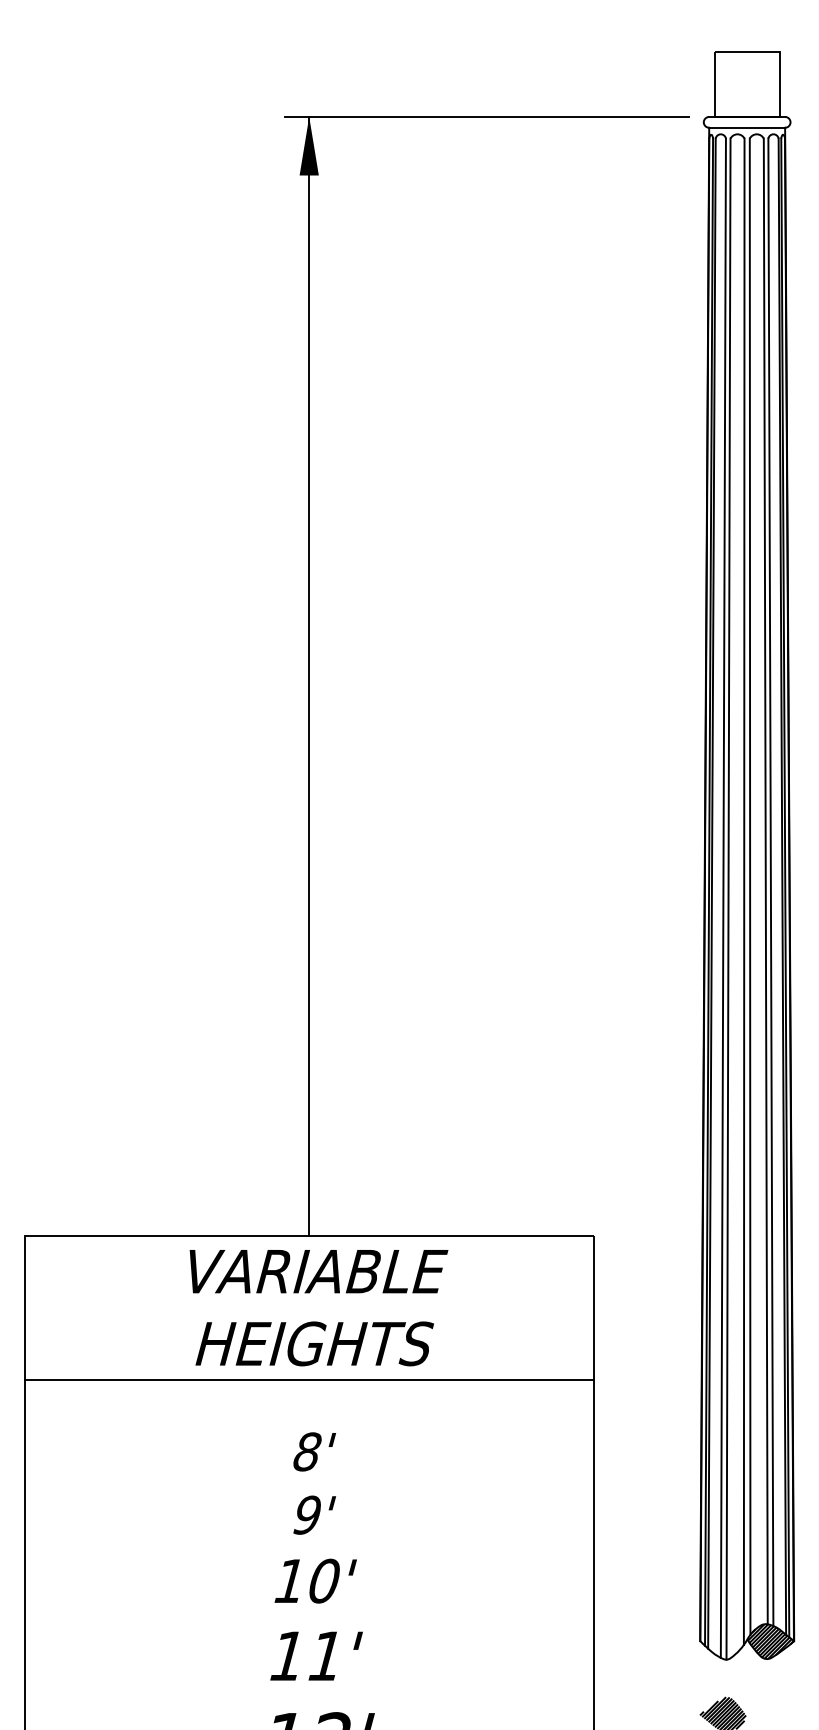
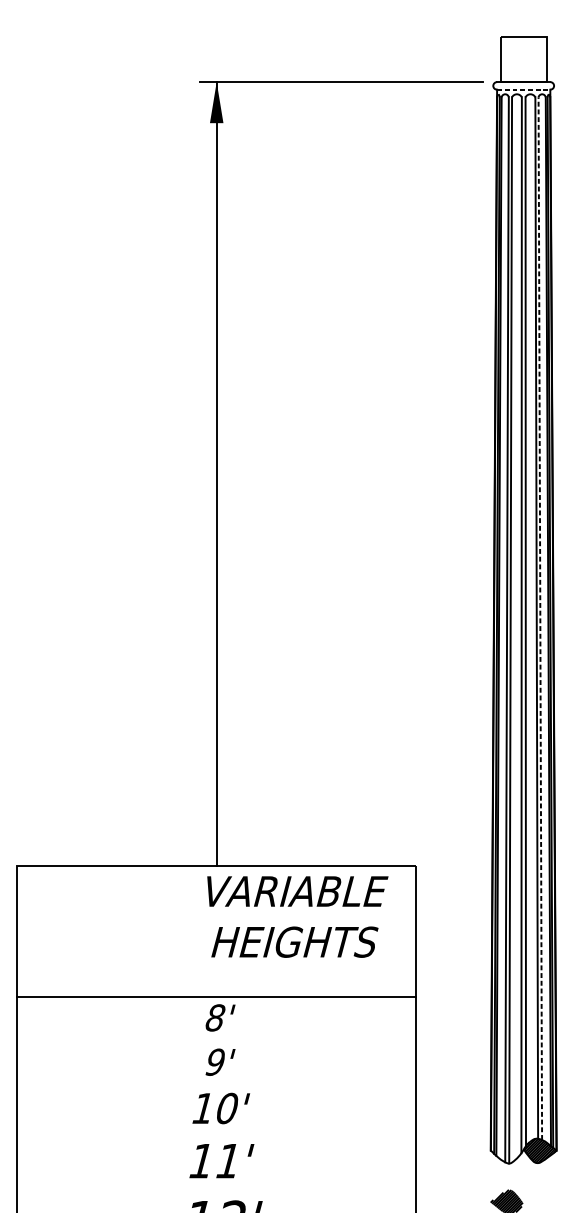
line: (747, 127) -> (523, 89), solid -> dashed
line: (770, 882) -> (540, 618), solid -> dashed
text: (318, 1308) -> (297, 917), moved
line: (308, 1379) -> (216, 997), moved

